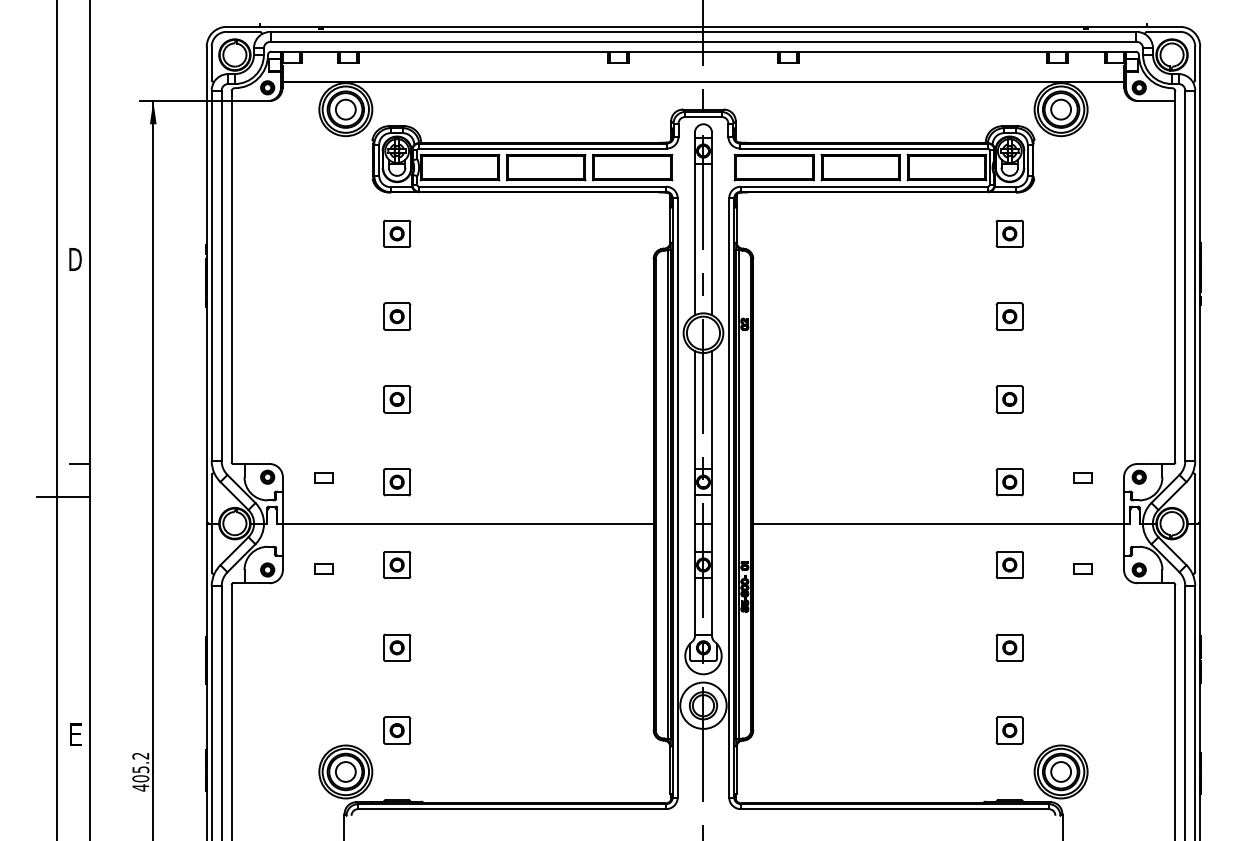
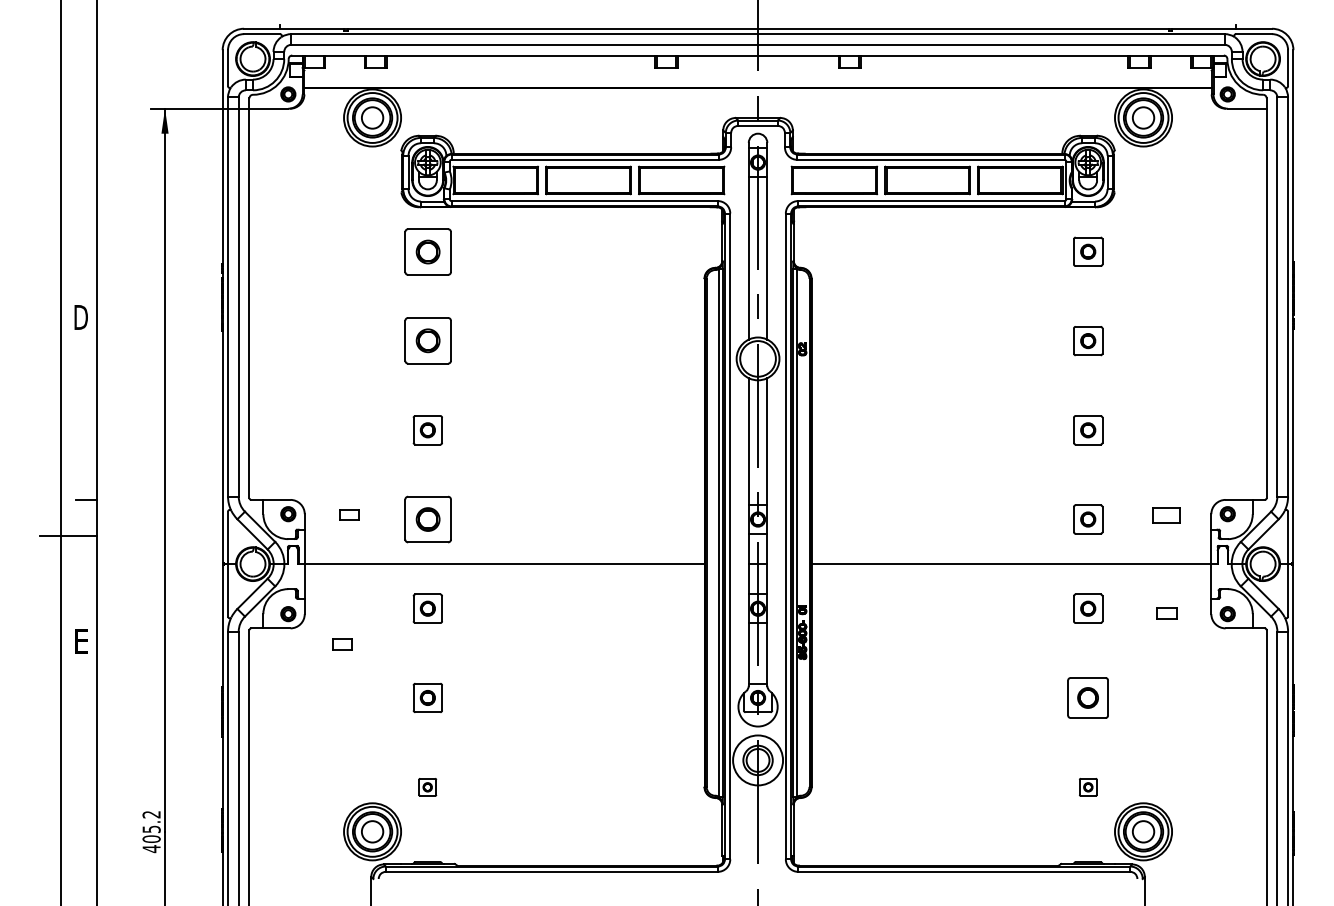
part: (396, 233) -> (427, 251), size x1.6
text: (74, 259) -> (80, 317), moved
part: (396, 317) -> (427, 341), size x1.6
part: (1082, 477) -> (1166, 514), size x1.4
part: (396, 482) -> (427, 519), size x1.6
part: (324, 569) -> (342, 644), moved
part: (1010, 647) -> (1088, 697), size x1.4
part: (396, 730) -> (427, 787), size x0.6
part: (1010, 730) -> (1088, 787), size x0.6
text: (75, 734) -> (81, 641), moved

